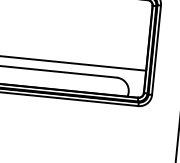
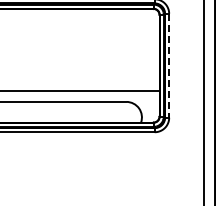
line: (156, 50) -> (169, 66), solid -> dashed

